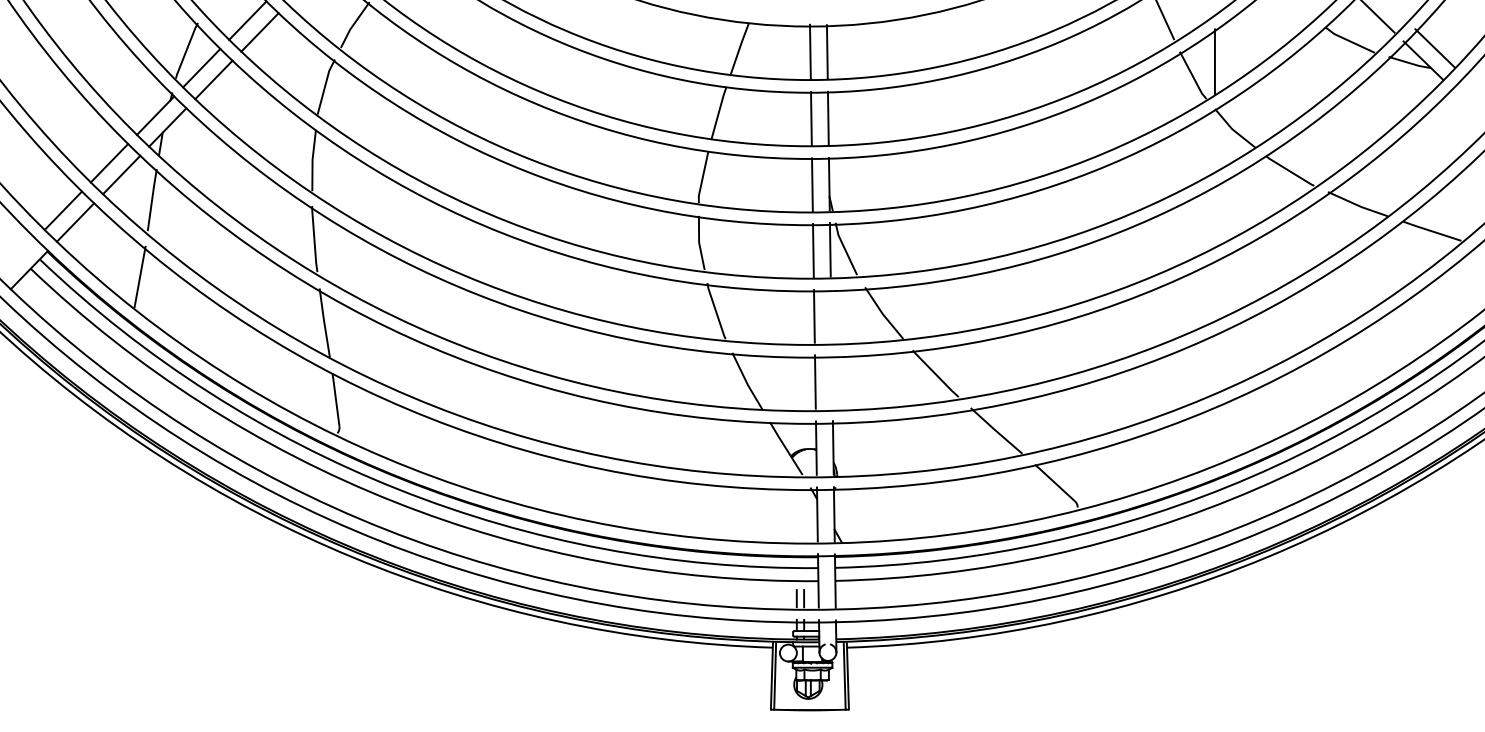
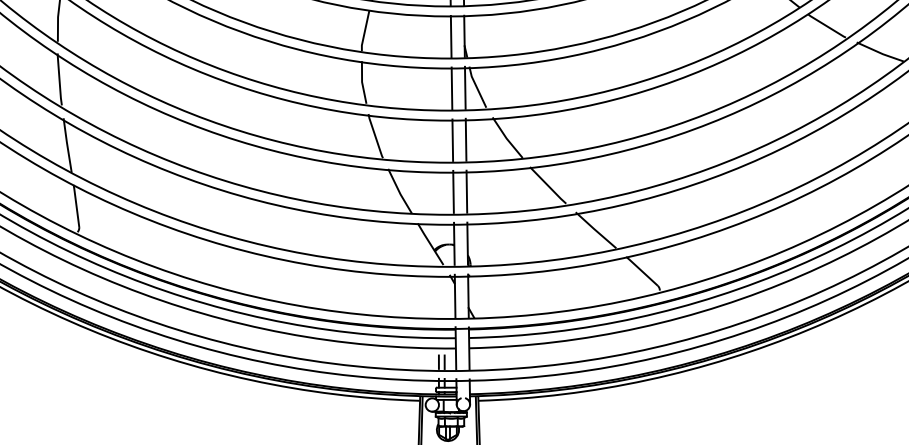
line: (830, 315) -> (465, 139), added
line: (831, 381) -> (466, 191), added

